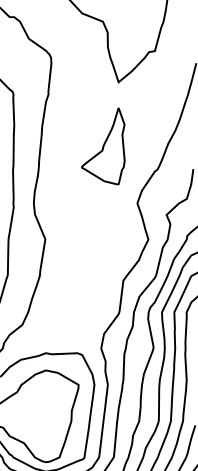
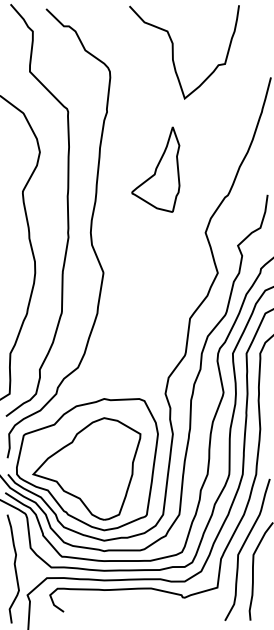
part: (103, 146) -> (155, 169), moved

